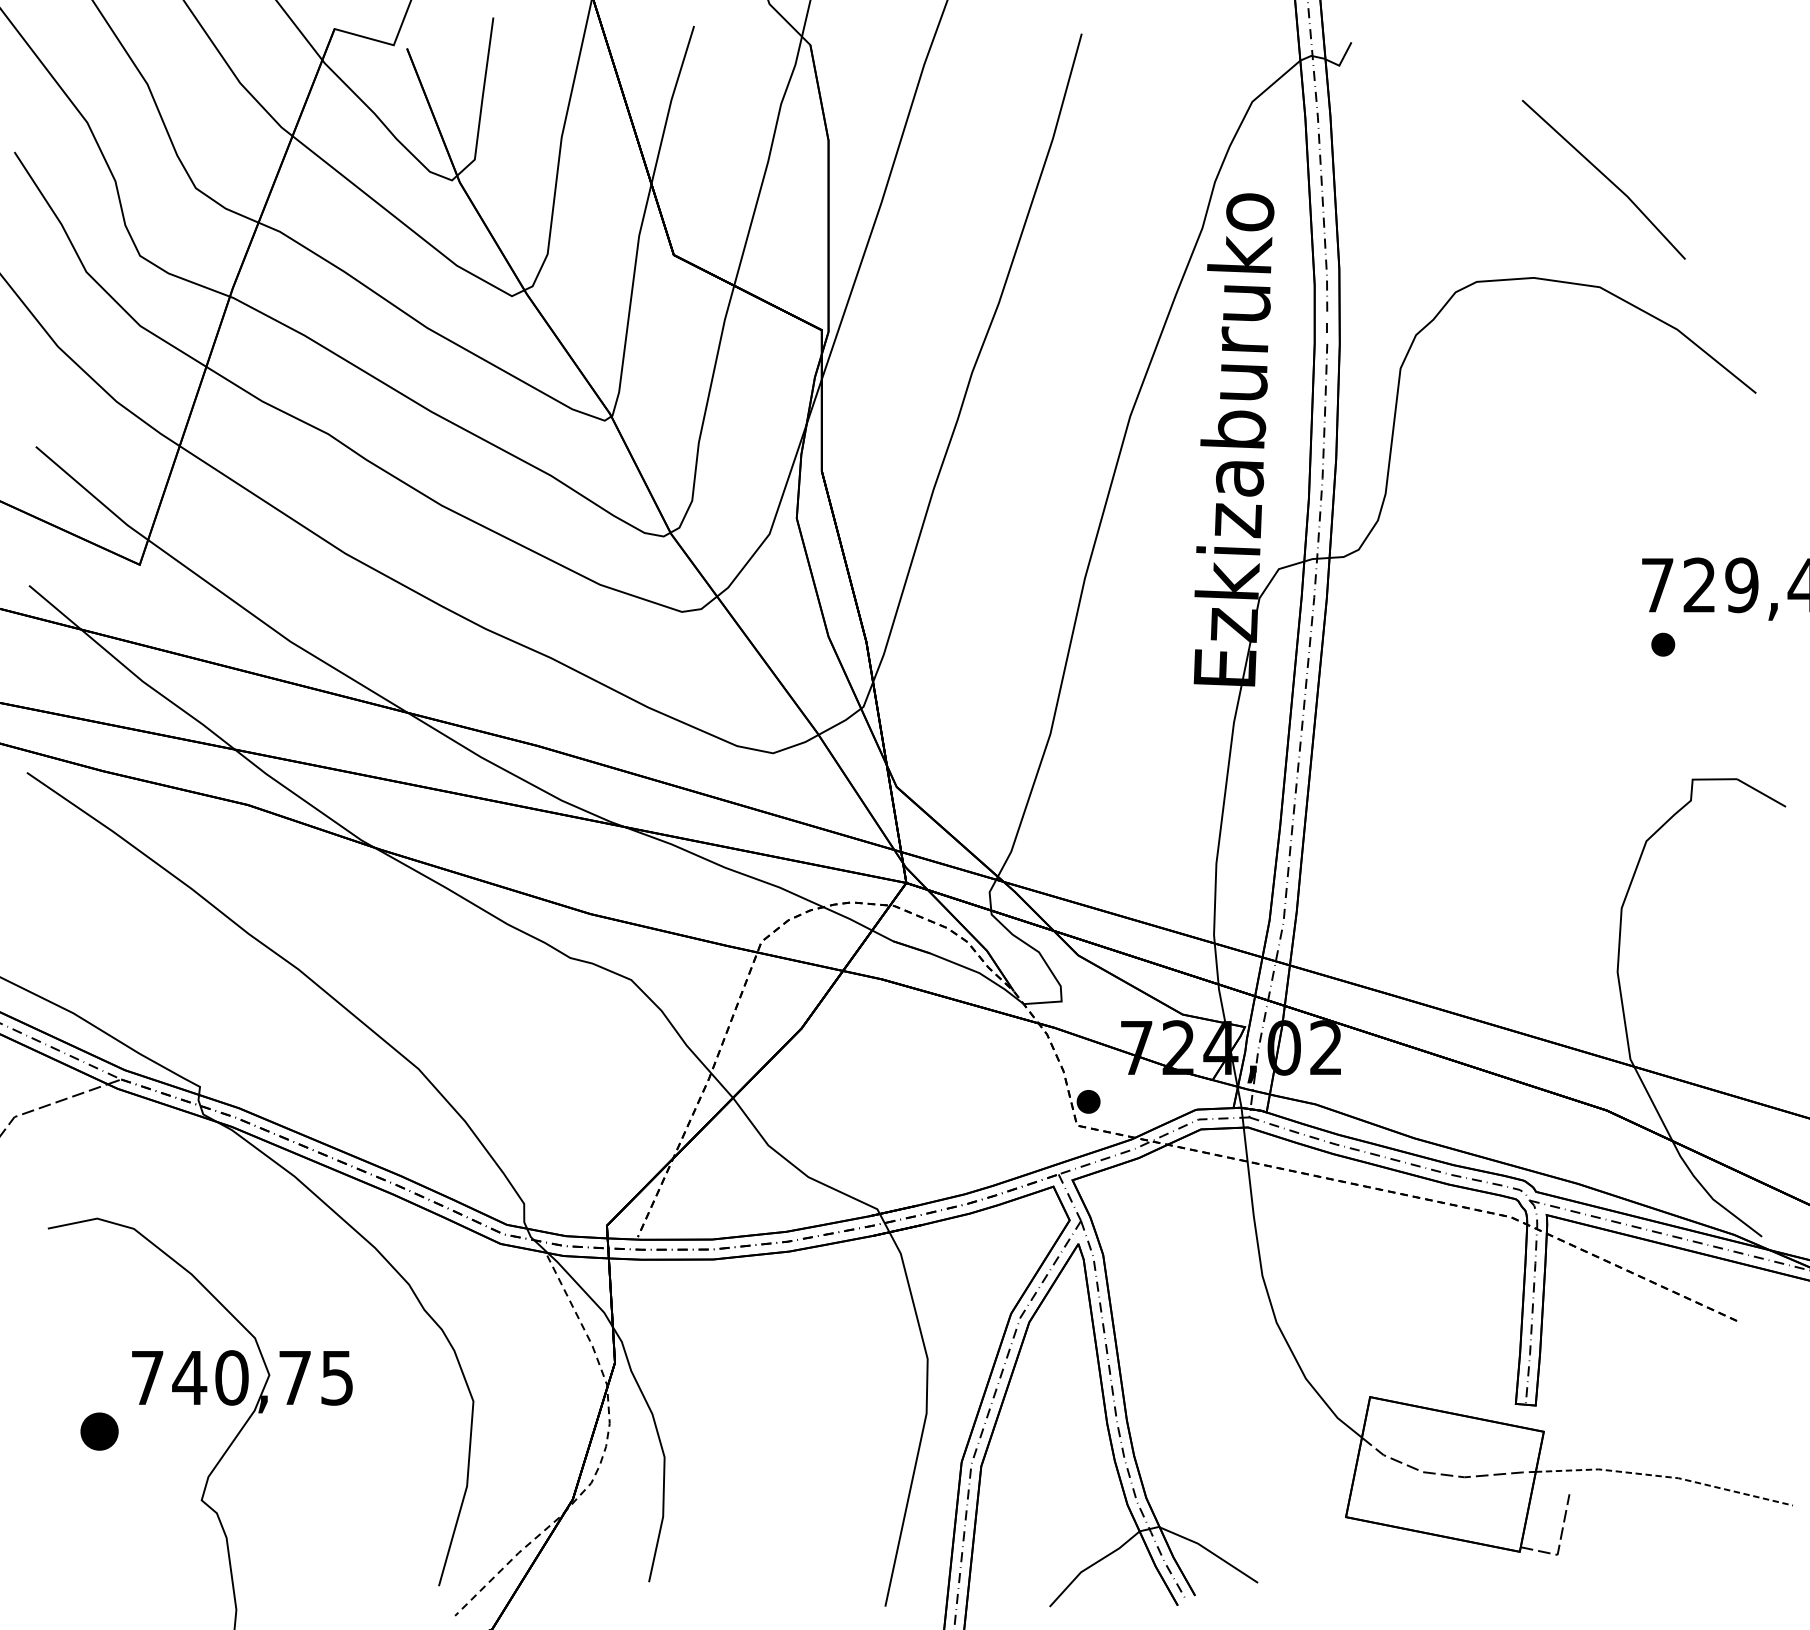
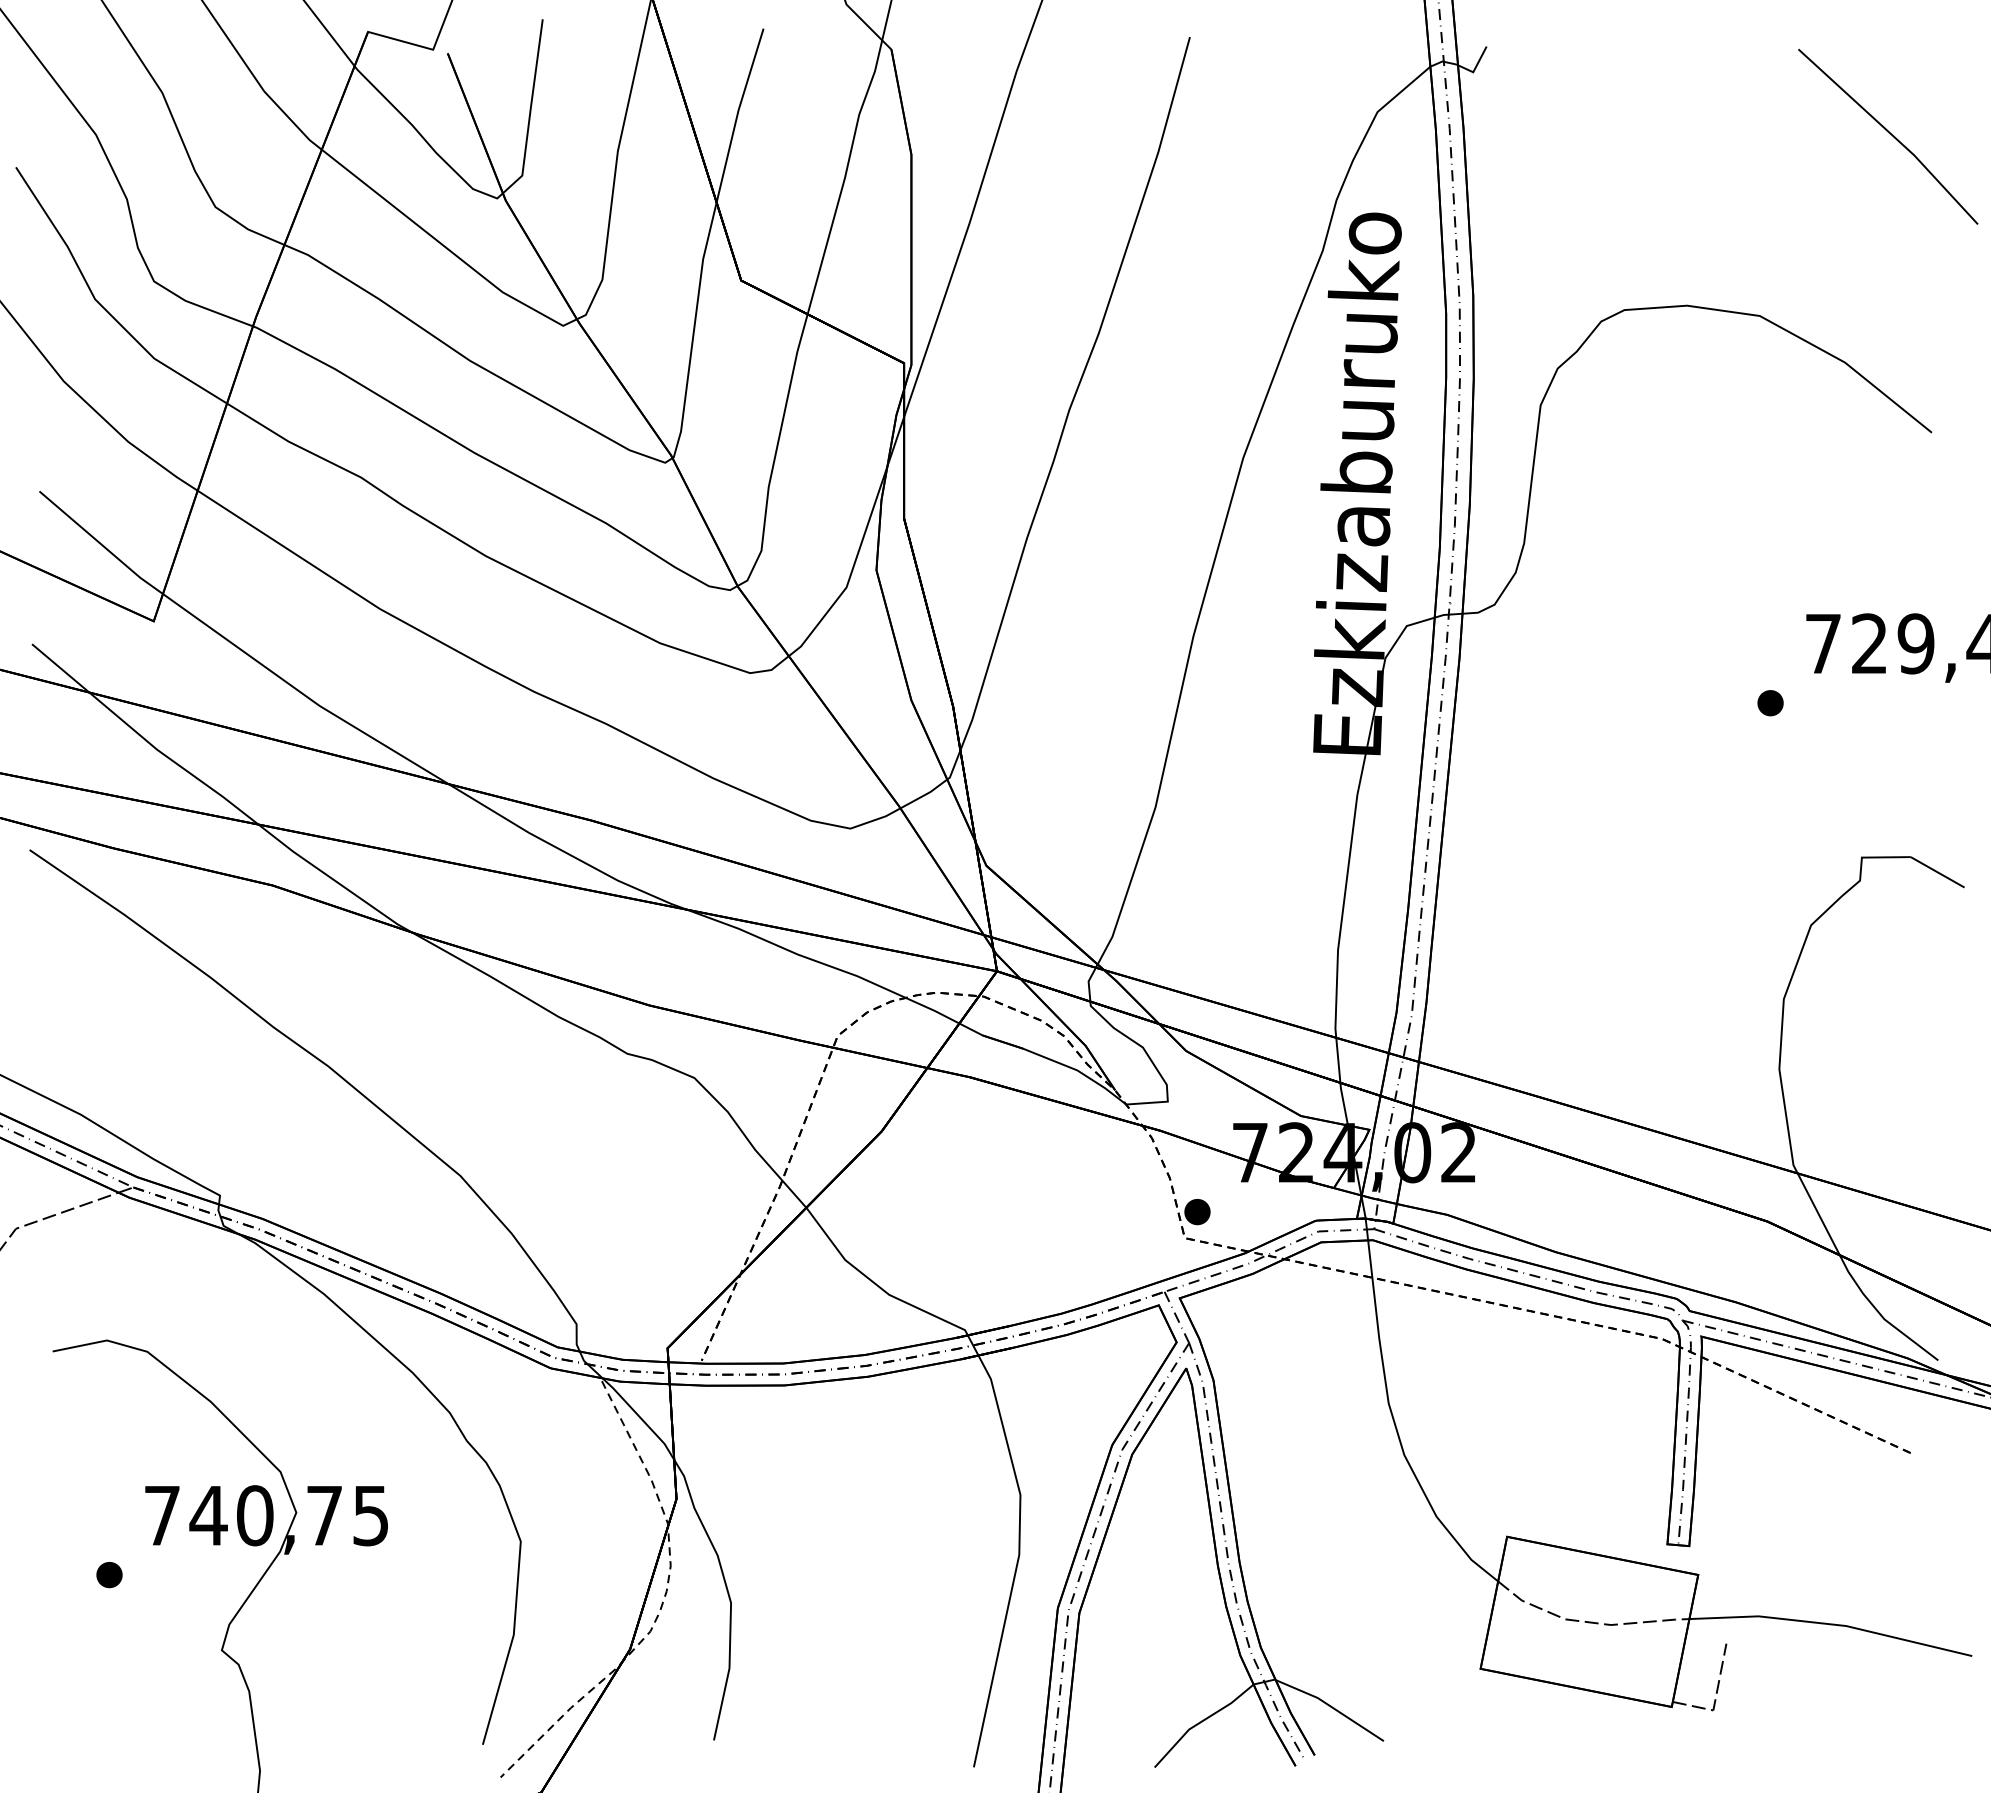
line: (1605, 177) -> (1890, 134), moved
part: (1663, 644) -> (1770, 703), moved
part: (99, 1432) -> (109, 1575), size x0.62
line: (1665, 1476) -> (1832, 1624), dashed -> solid

